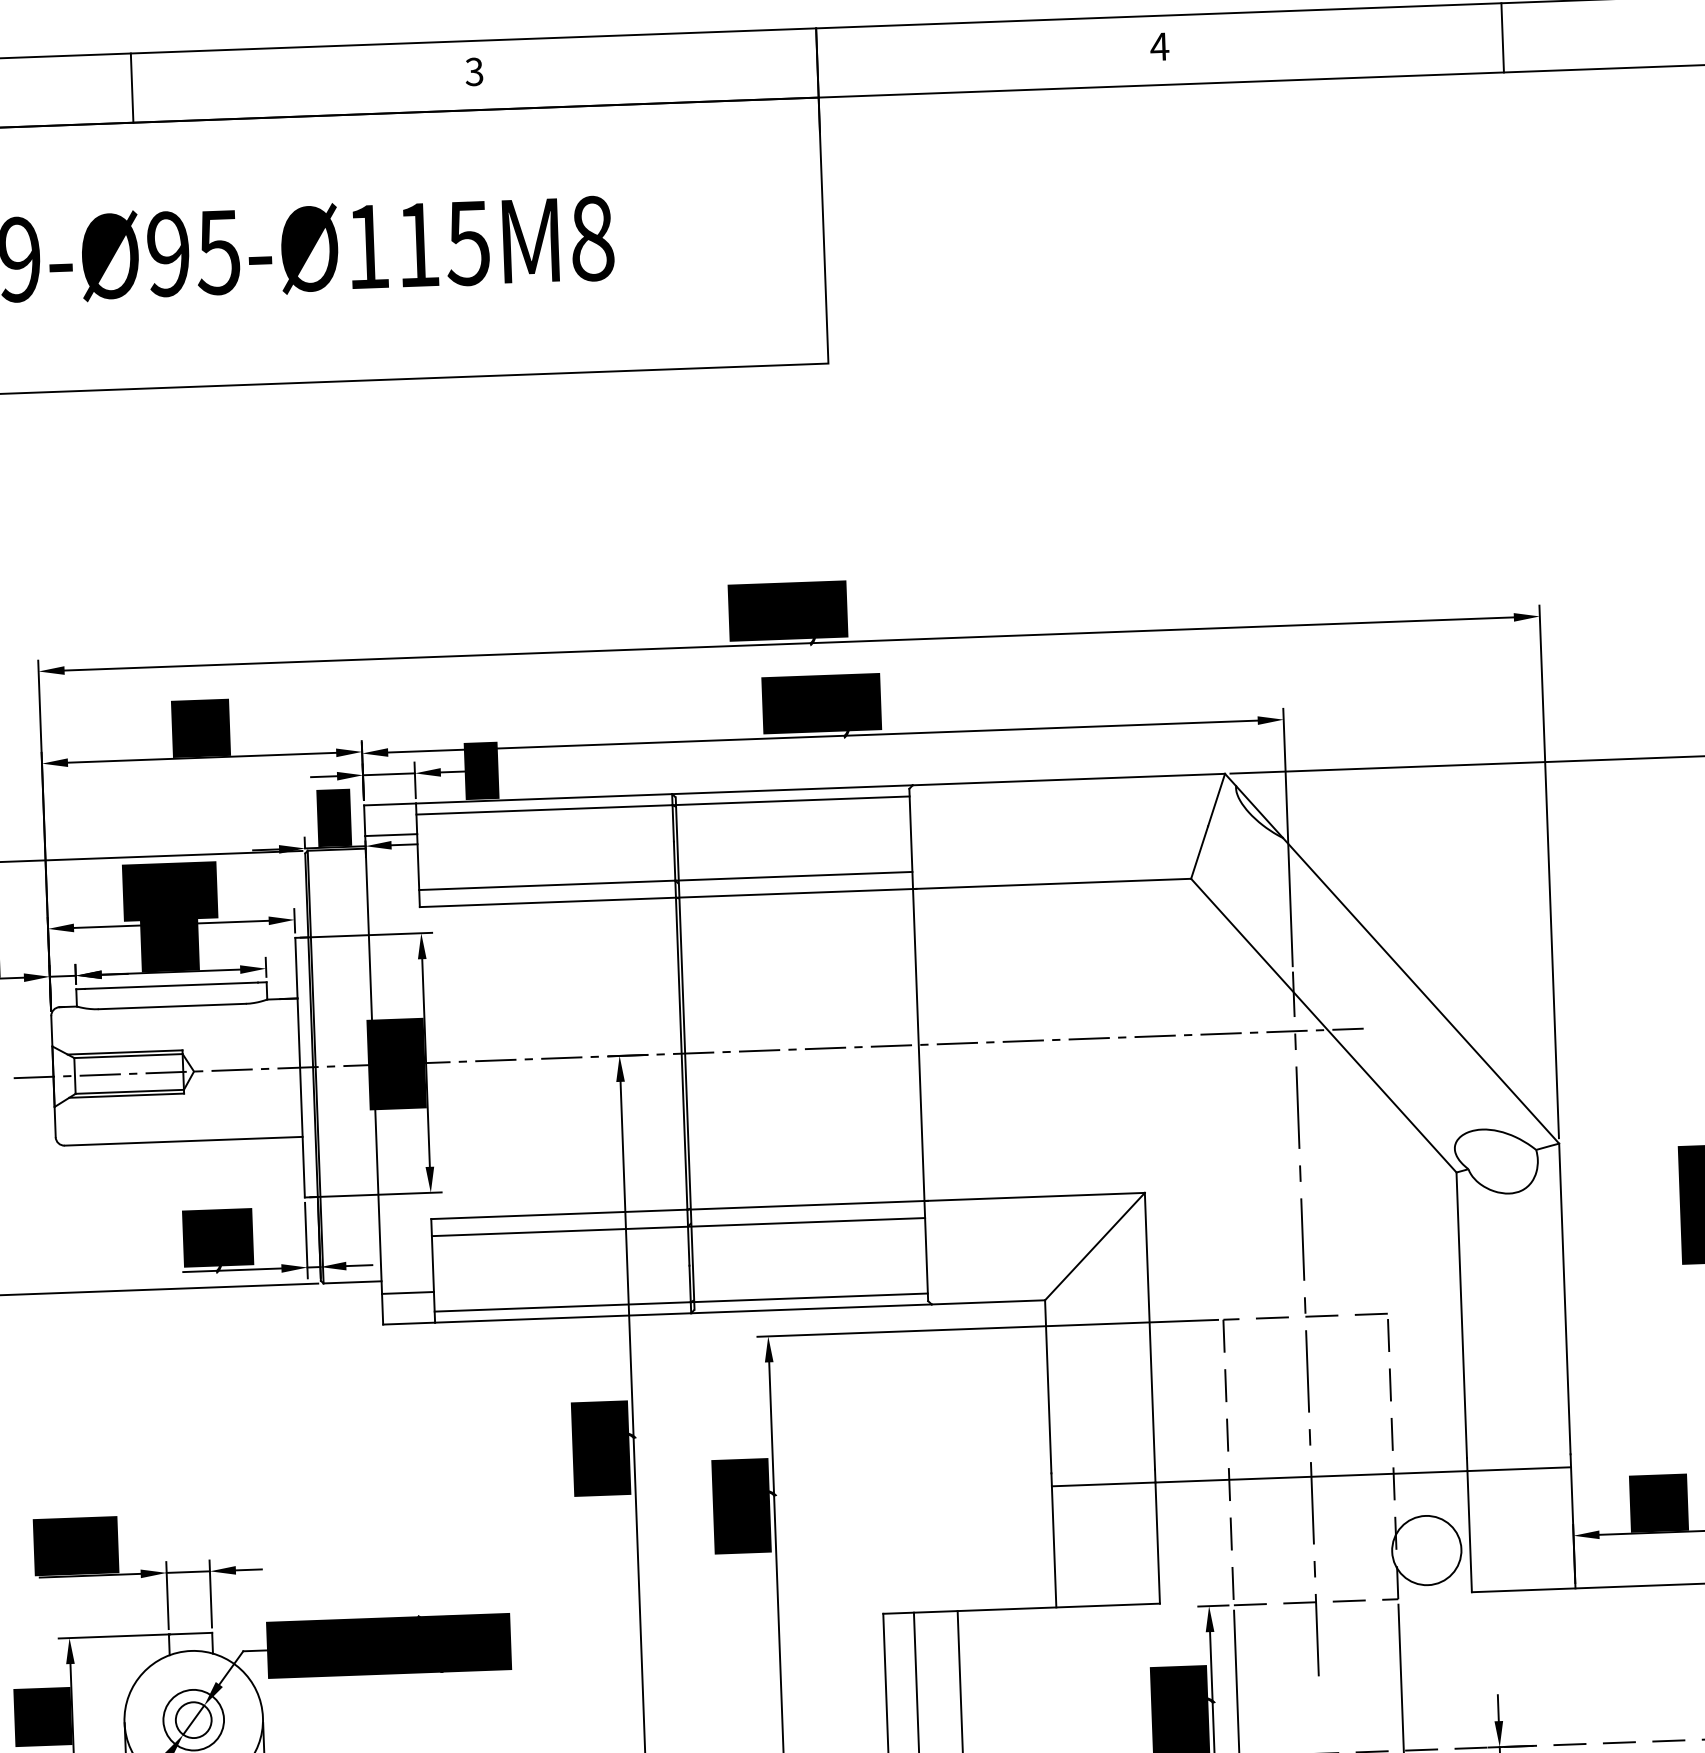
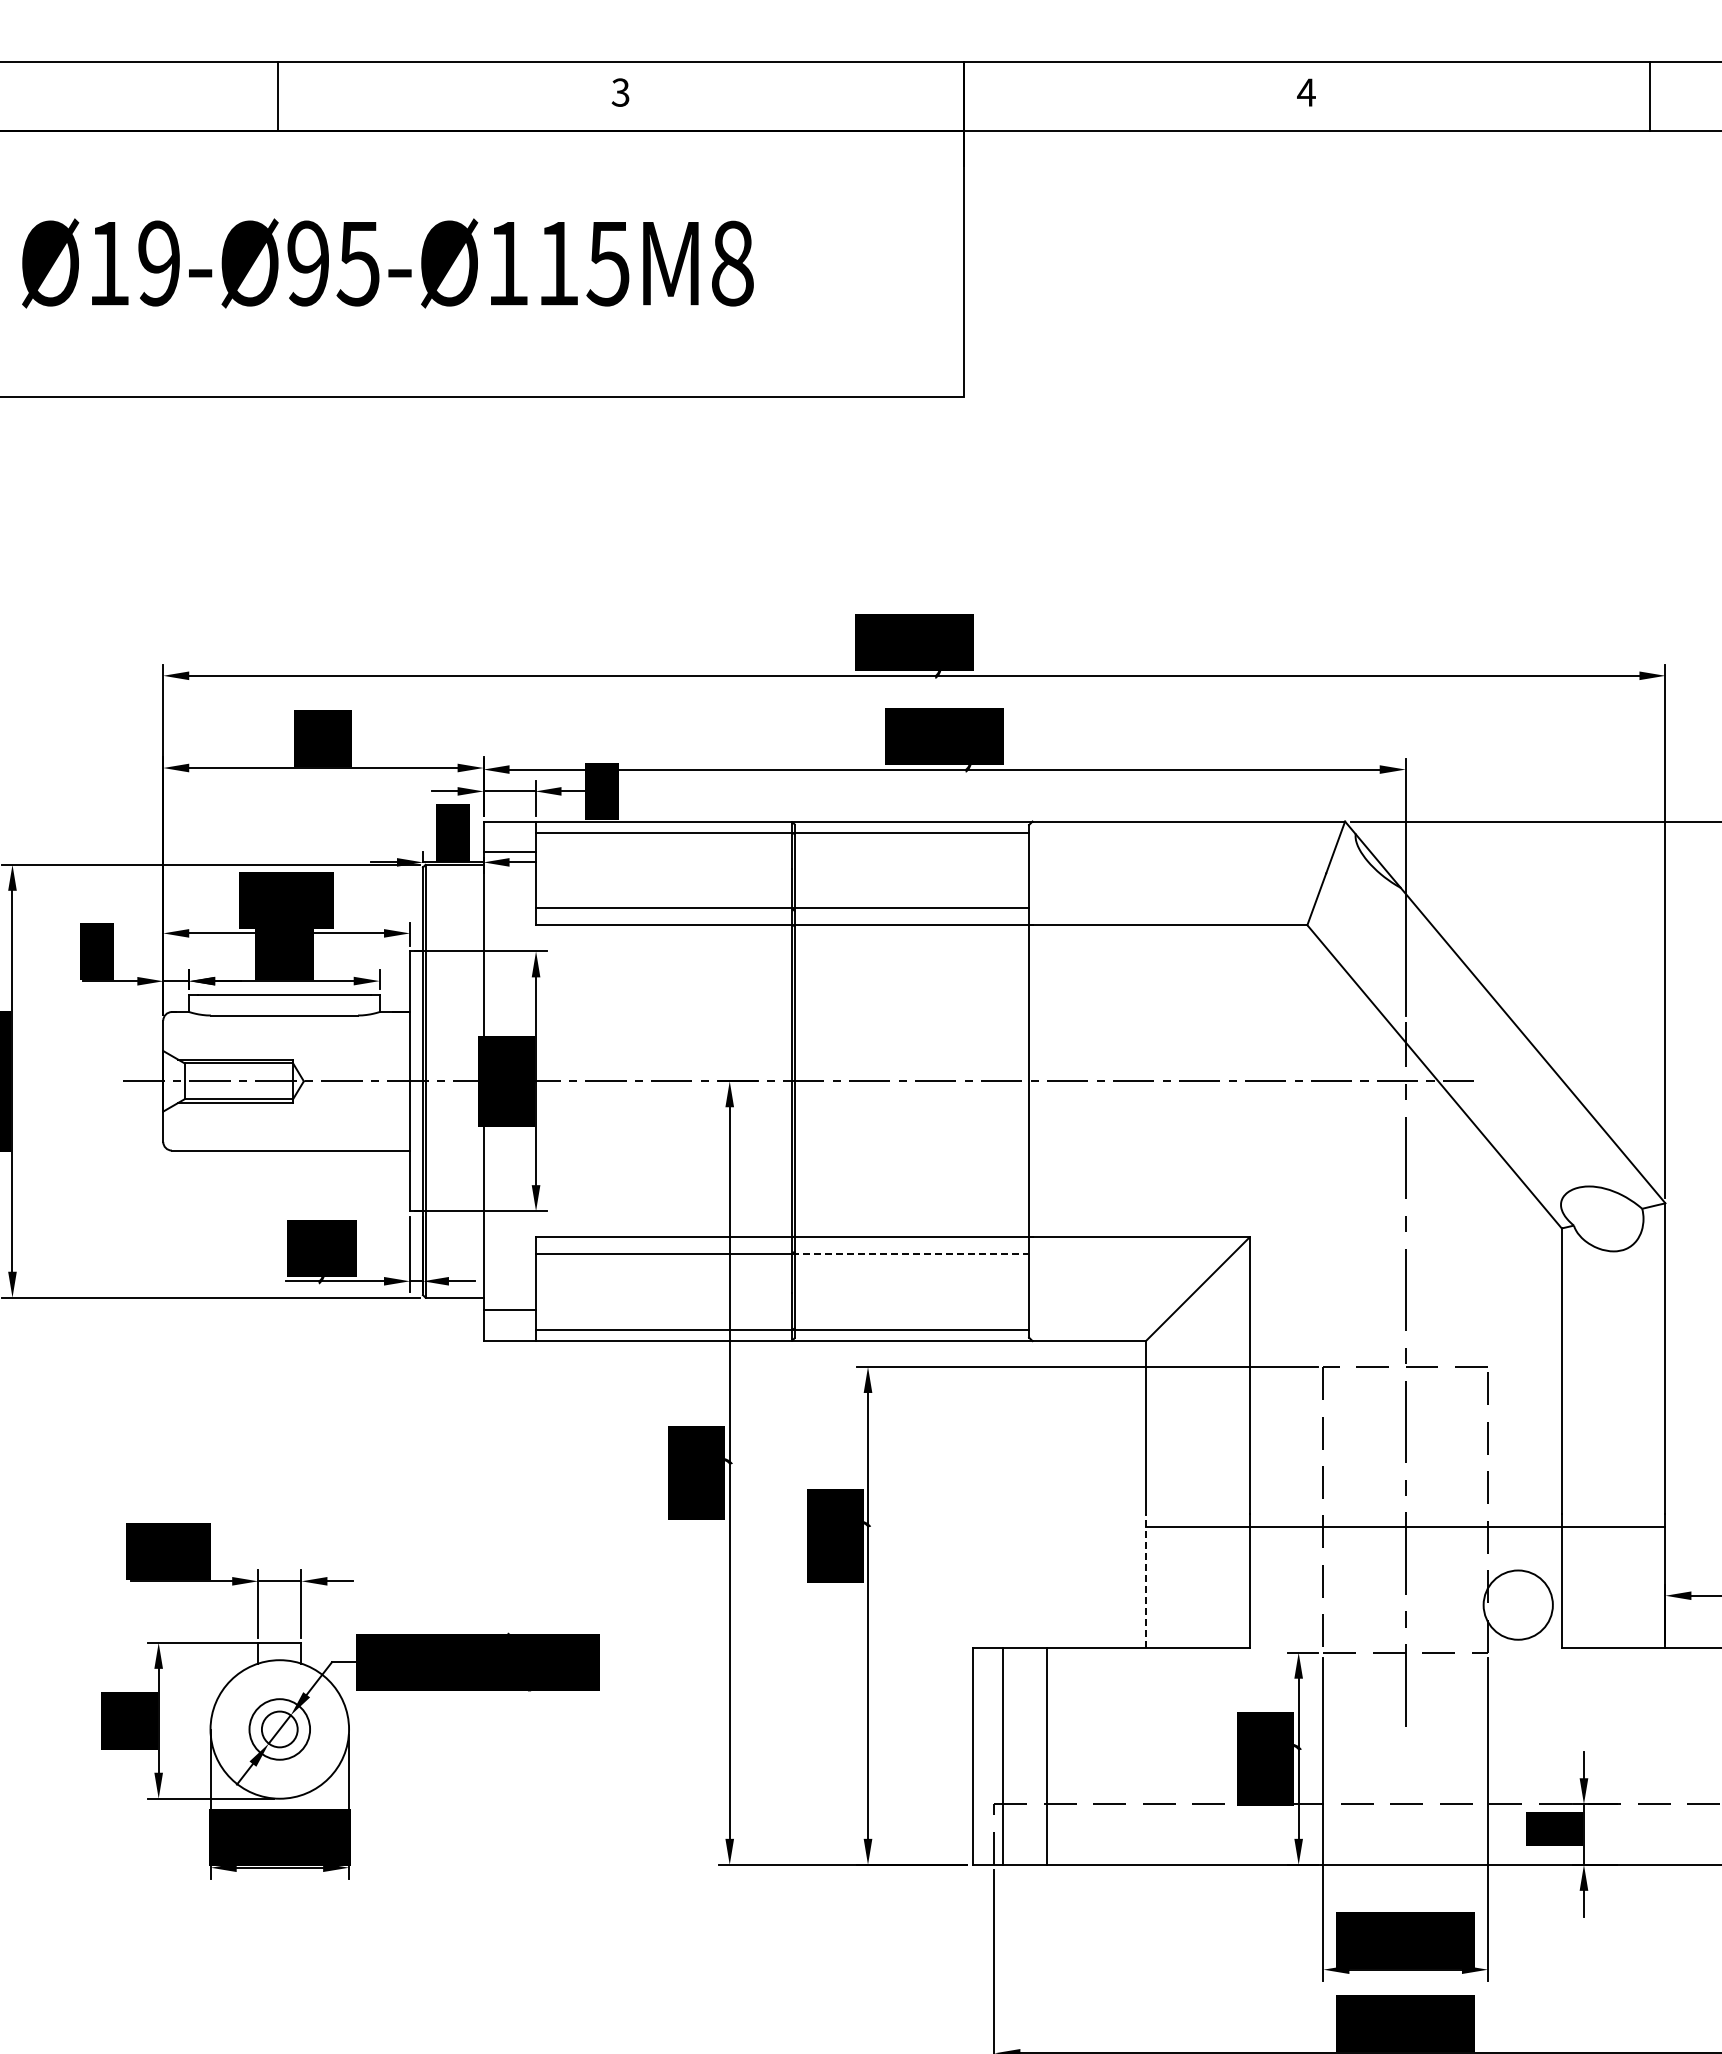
line: (806, 1222) -> (910, 1254), solid -> dashed
line: (1053, 1539) -> (1145, 1580), solid -> dashed

